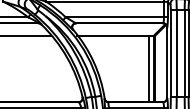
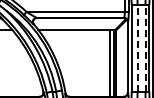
line: (176, 53) -> (137, 48), solid -> dashed
line: (184, 53) -> (145, 48), solid -> dashed

